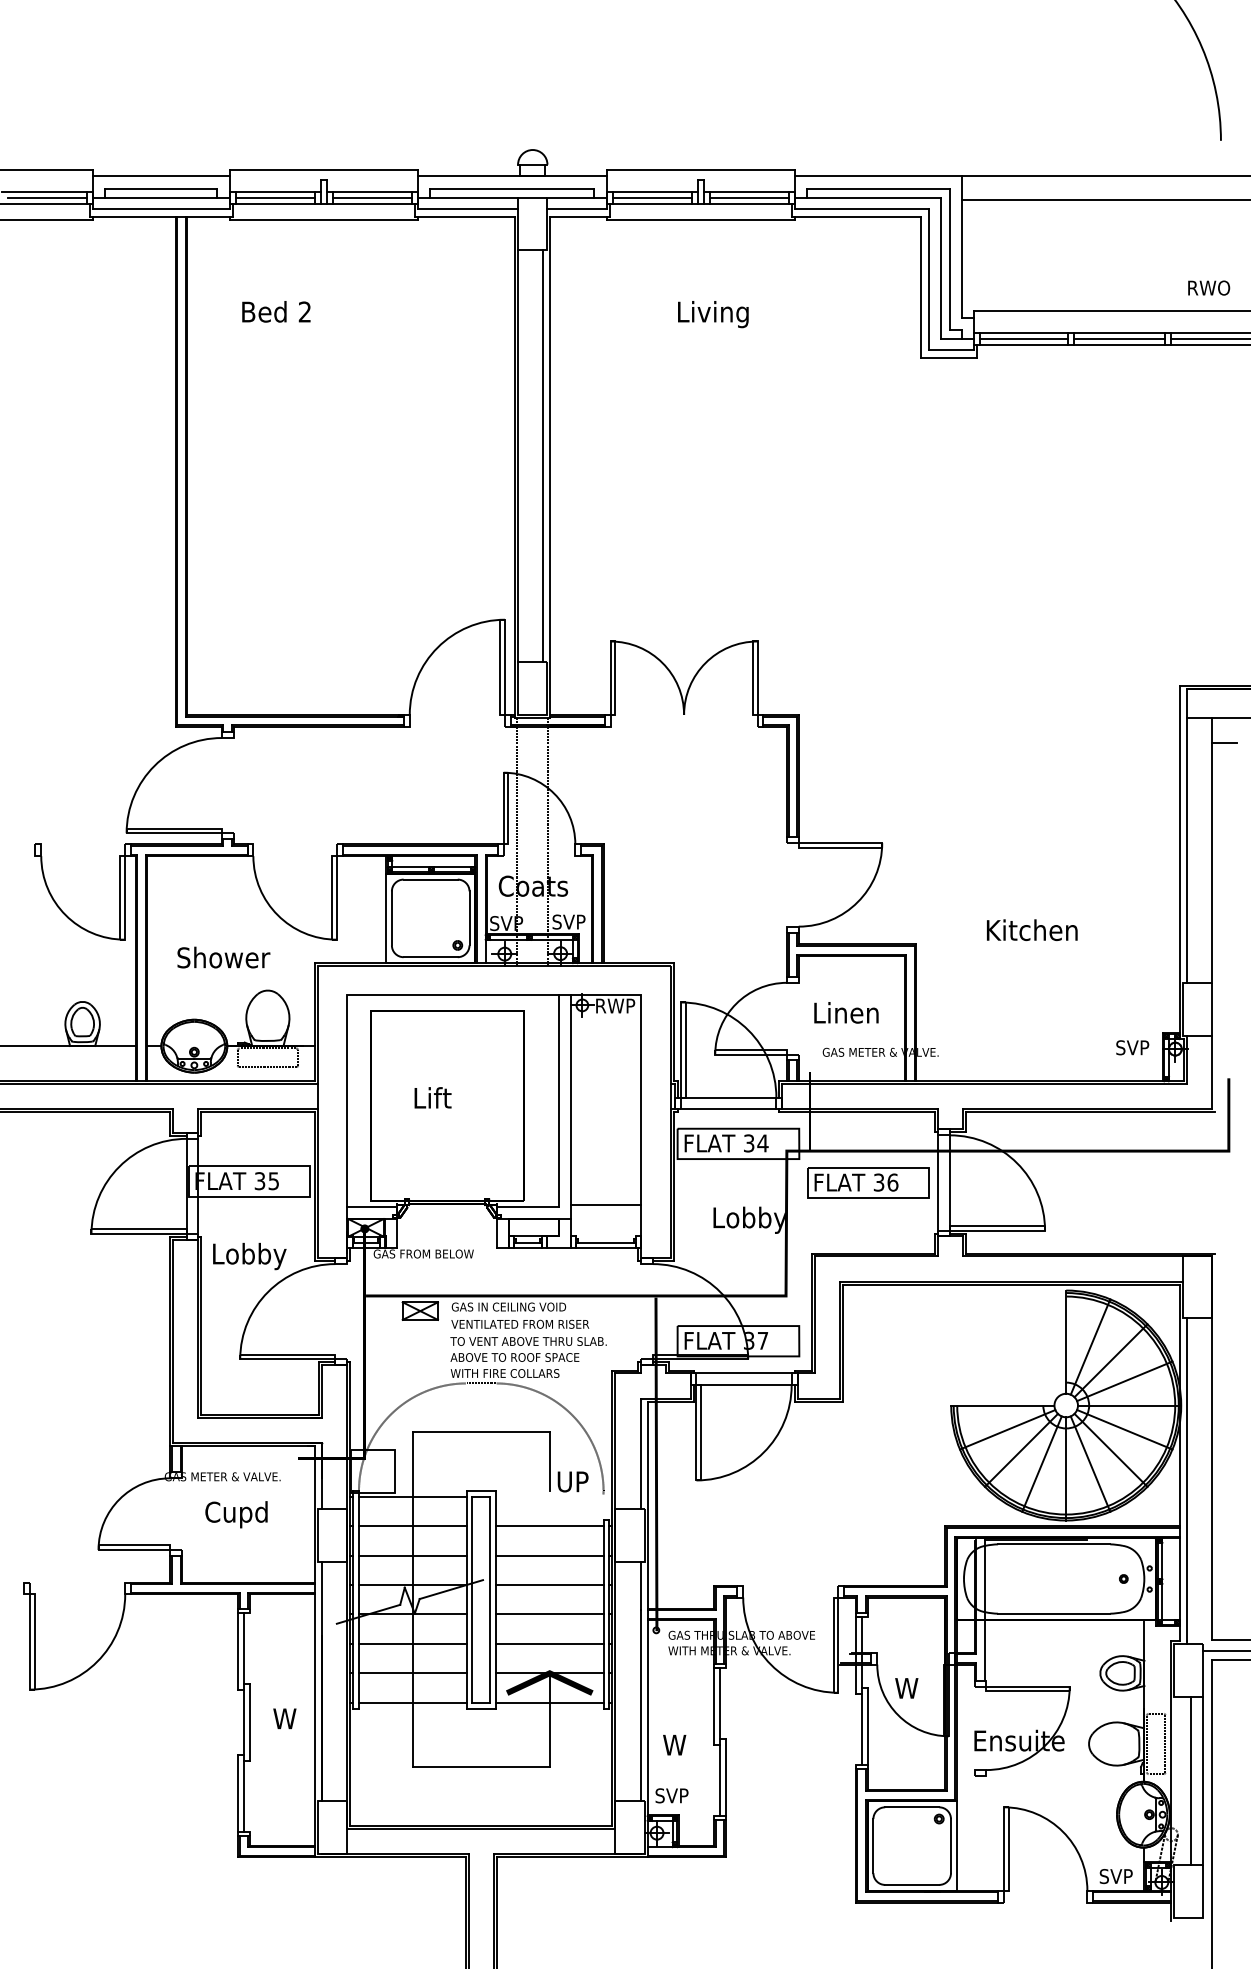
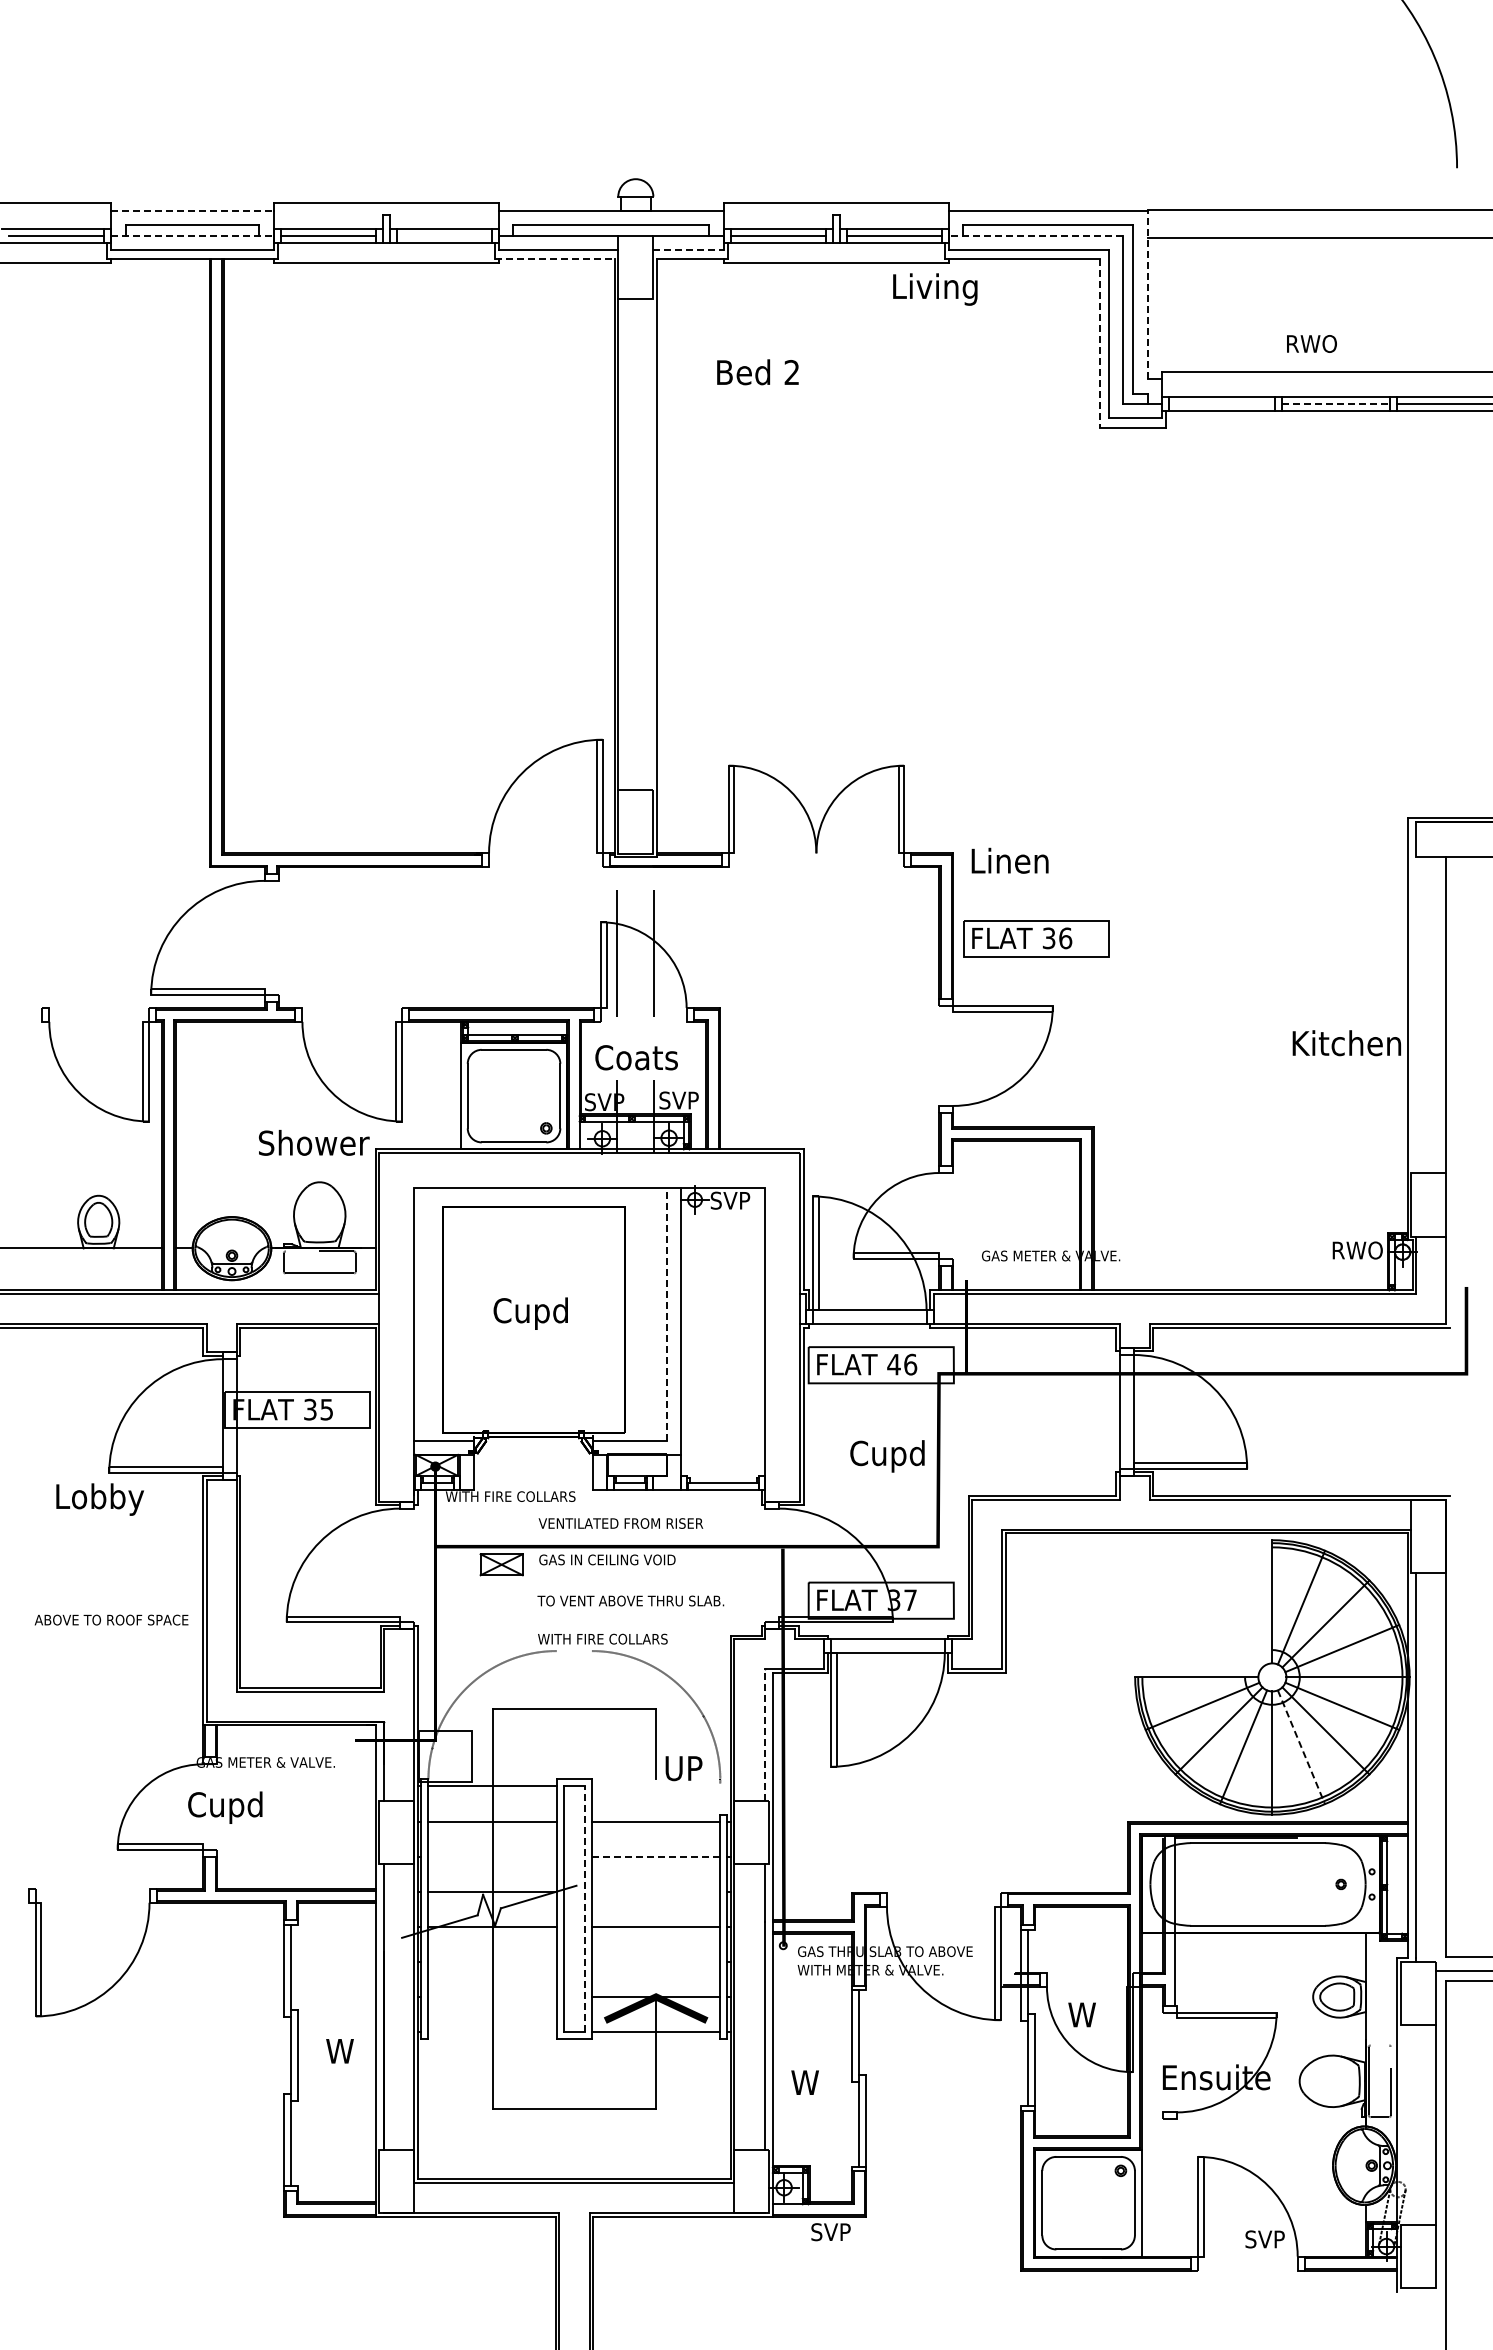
line: (161, 176) -> (192, 210), solid -> dashed
line: (161, 198) -> (192, 236), solid -> dashed
line: (371, 198) -> (443, 236), removed
line: (867, 198) -> (1035, 236), solid -> dashed
line: (577, 209) -> (689, 250), solid -> dashed
line: (464, 217) -> (554, 259), solid -> dashed
line: (961, 246) -> (1147, 294), solid -> dashed
line: (921, 287) -> (1099, 343), solid -> dashed
text: (1208, 287) -> (1311, 343), moved
text: (276, 312) -> (757, 372), moved
text: (713, 314) -> (935, 289), moved
line: (1023, 338) -> (1221, 404), removed
line: (1119, 338) -> (1336, 404), solid -> dashed
line: (543, 456) -> (648, 544), removed
line: (1223, 742) -> (1460, 886), removed
line: (1186, 850) -> (1416, 1014), removed
text: (1031, 930) -> (1346, 1043), moved
text: (224, 957) -> (314, 1142), moved
text: (614, 1005) -> (733, 1200), RWP -> SVP
text: (845, 1012) -> (1009, 860), moved
text: (1137, 1047) -> (1357, 1250), SVP -> RWO
text: (444, 1100) -> (530, 1313), Lift -> Cupd
line: (558, 1100) -> (666, 1313), solid -> dashed
text: (756, 1143) -> (902, 1364), 34 -> 46
part: (868, 1182) -> (1036, 938), moved
line: (606, 1205) -> (723, 1438), removed
text: (748, 1220) -> (893, 1456), Lobby -> Cupd
text: (427, 1253) -> (510, 1496), GAS FROM BELOW -> WITH FIRE COLLARS
text: (249, 1256) -> (99, 1499), moved
text: (519, 1324) -> (620, 1523), moved
text: (514, 1356) -> (111, 1619), moved
line: (480, 1383) -> (573, 1651), removed
line: (640, 1454) -> (764, 1735), solid -> dashed
line: (1090, 1464) -> (1301, 1747), solid -> dashed
text: (236, 1514) -> (225, 1807), moved
line: (412, 1555) -> (492, 1856), removed
line: (550, 1555) -> (656, 1856), solid -> dashed
line: (549, 1584) -> (655, 1891), removed
line: (489, 1600) -> (584, 1909), solid -> dashed
line: (412, 1643) -> (492, 1961), removed
line: (549, 1643) -> (655, 1961), removed
line: (412, 1672) -> (492, 1996), removed
line: (412, 1703) -> (492, 2032), removed
line: (1191, 1780) -> (1421, 2124), removed
text: (671, 1796) -> (830, 2232), moved
text: (1115, 1876) -> (1264, 2239), moved

